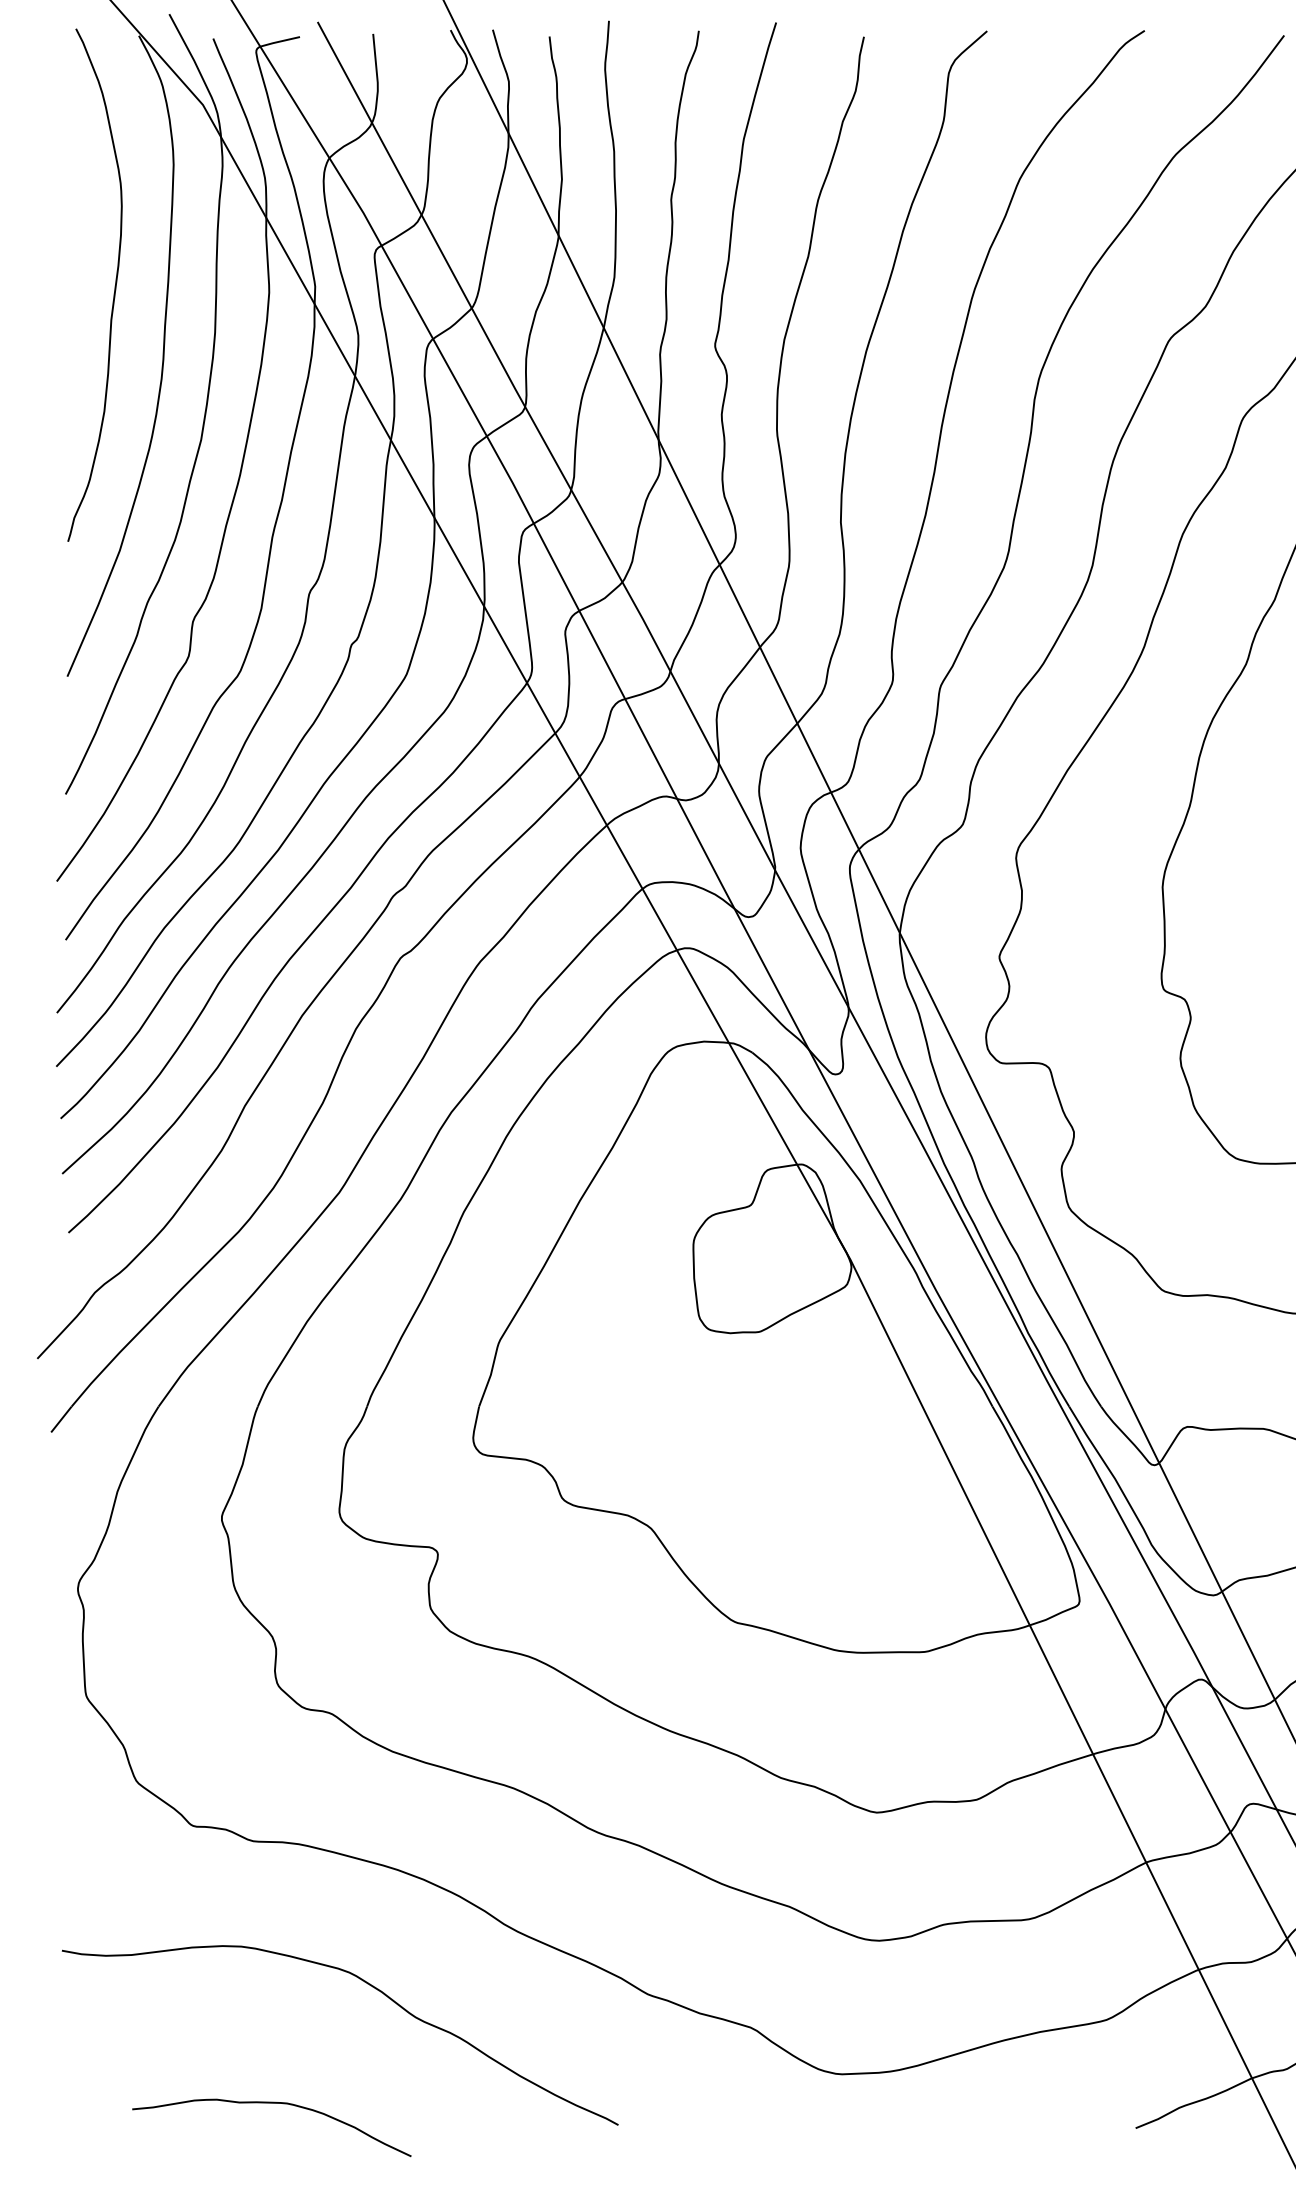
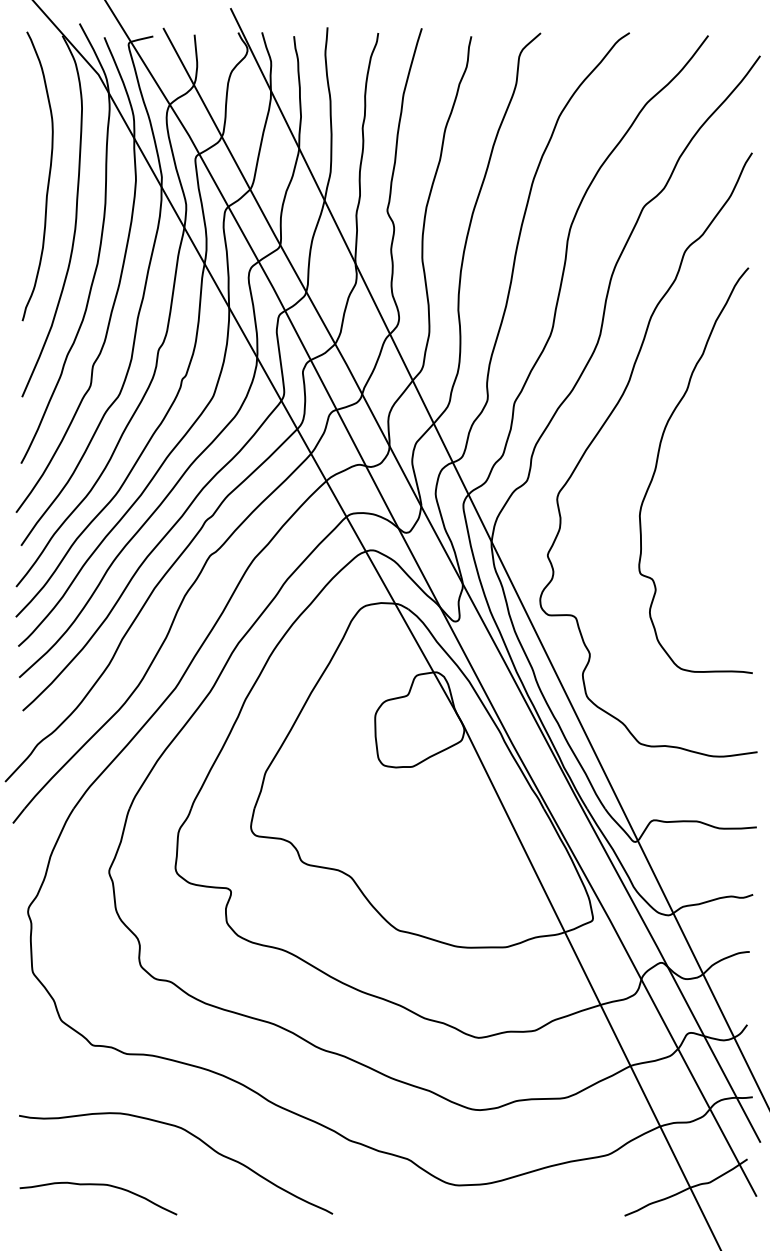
curve: (271, 2104) -> (98, 1185), moved

